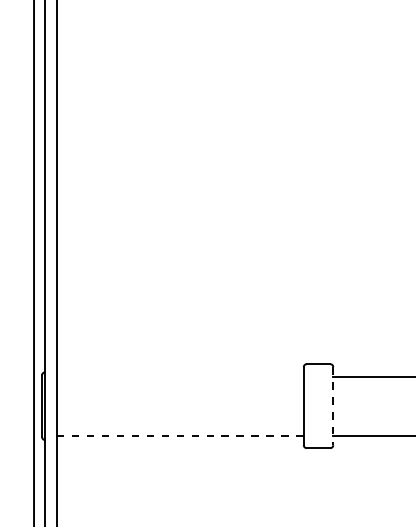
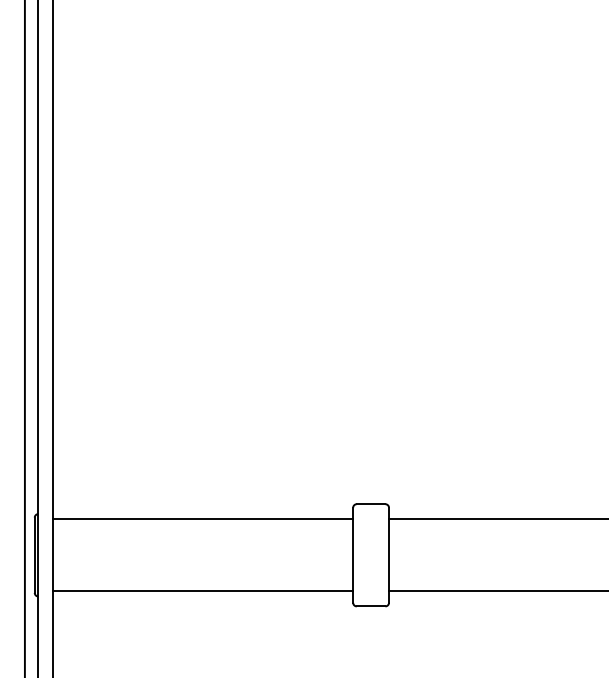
line: (179, 376) -> (202, 519), added
line: (333, 406) -> (389, 555), dashed -> solid
line: (179, 435) -> (202, 591), dashed -> solid

